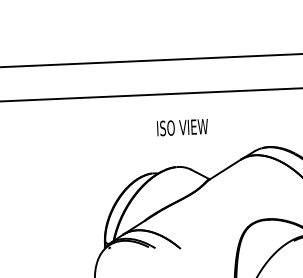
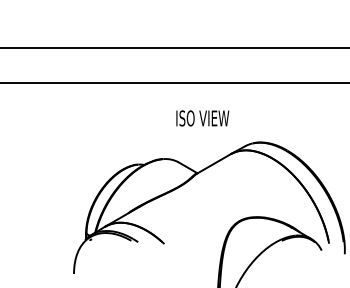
text: (182, 127) -> (202, 118), moved

